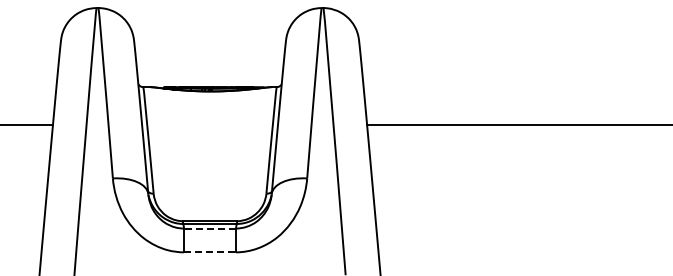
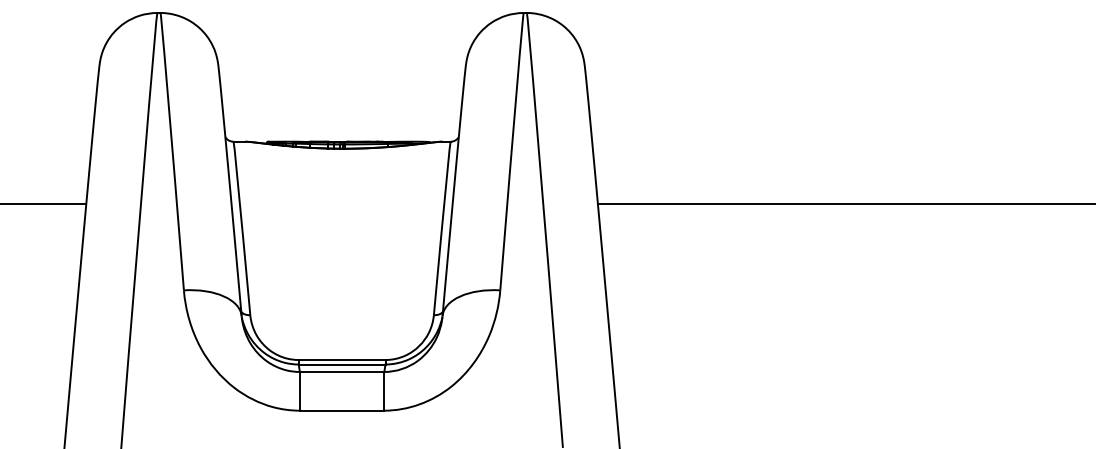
line: (210, 228) -> (342, 371), dashed -> solid
line: (210, 252) -> (342, 410), dashed -> solid

